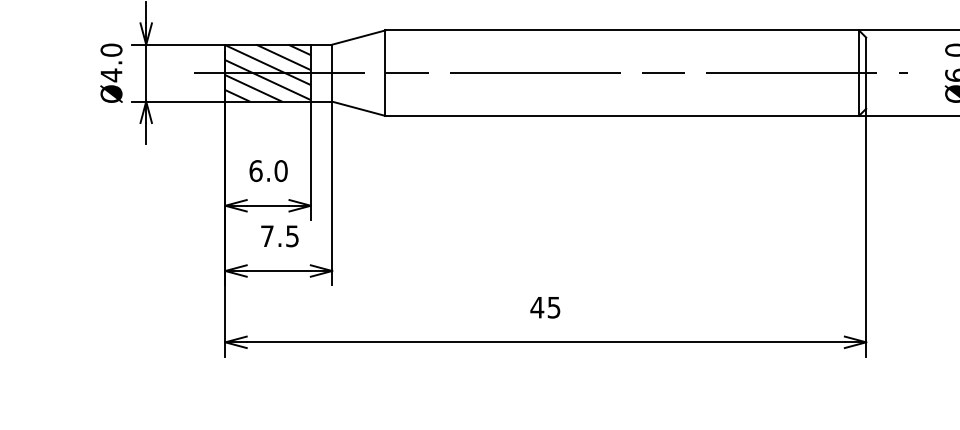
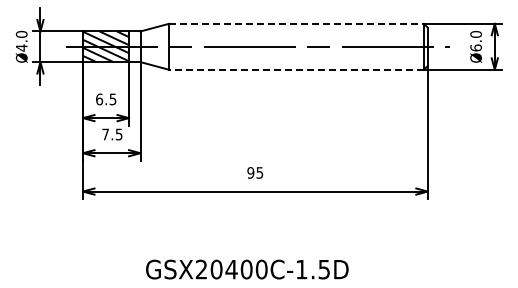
line: (624, 29) -> (297, 23), solid -> dashed
line: (622, 115) -> (296, 69), solid -> dashed
text: (280, 171) -> (112, 99), 6.0 -> 6.5
text: (536, 306) -> (250, 172), 45 -> 95

